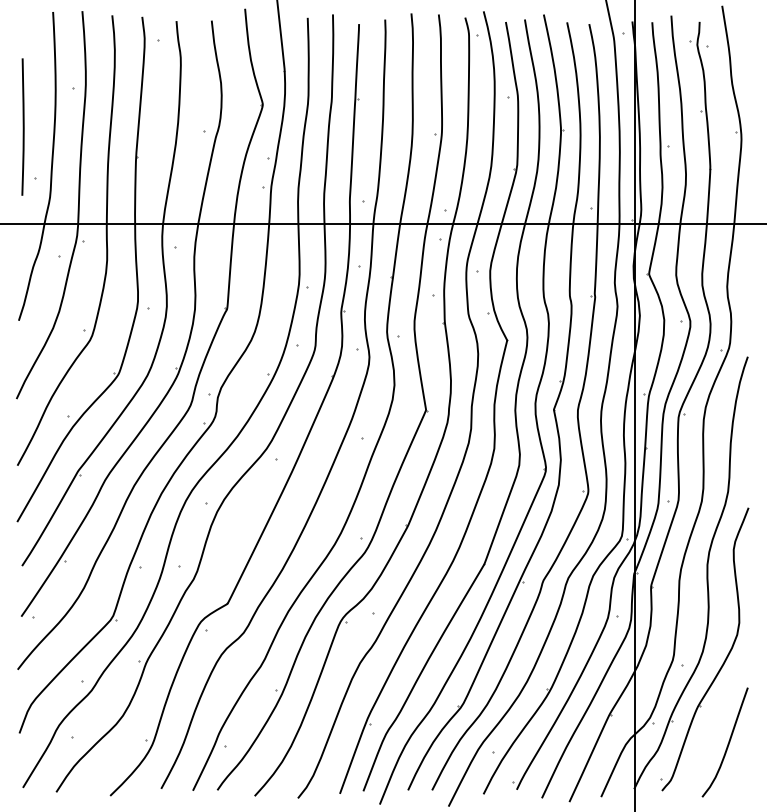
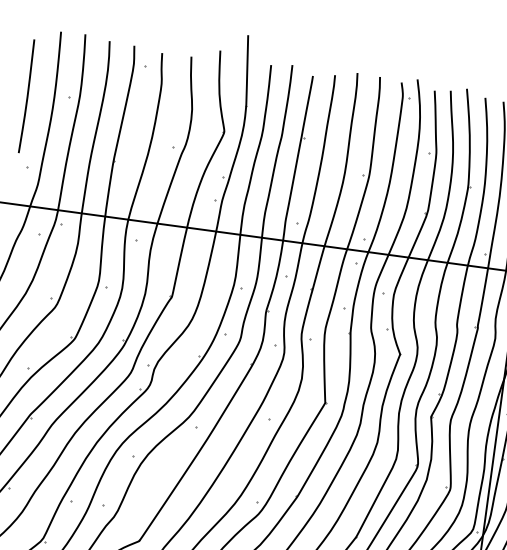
line: (22, 126) -> (26, 95), moved

